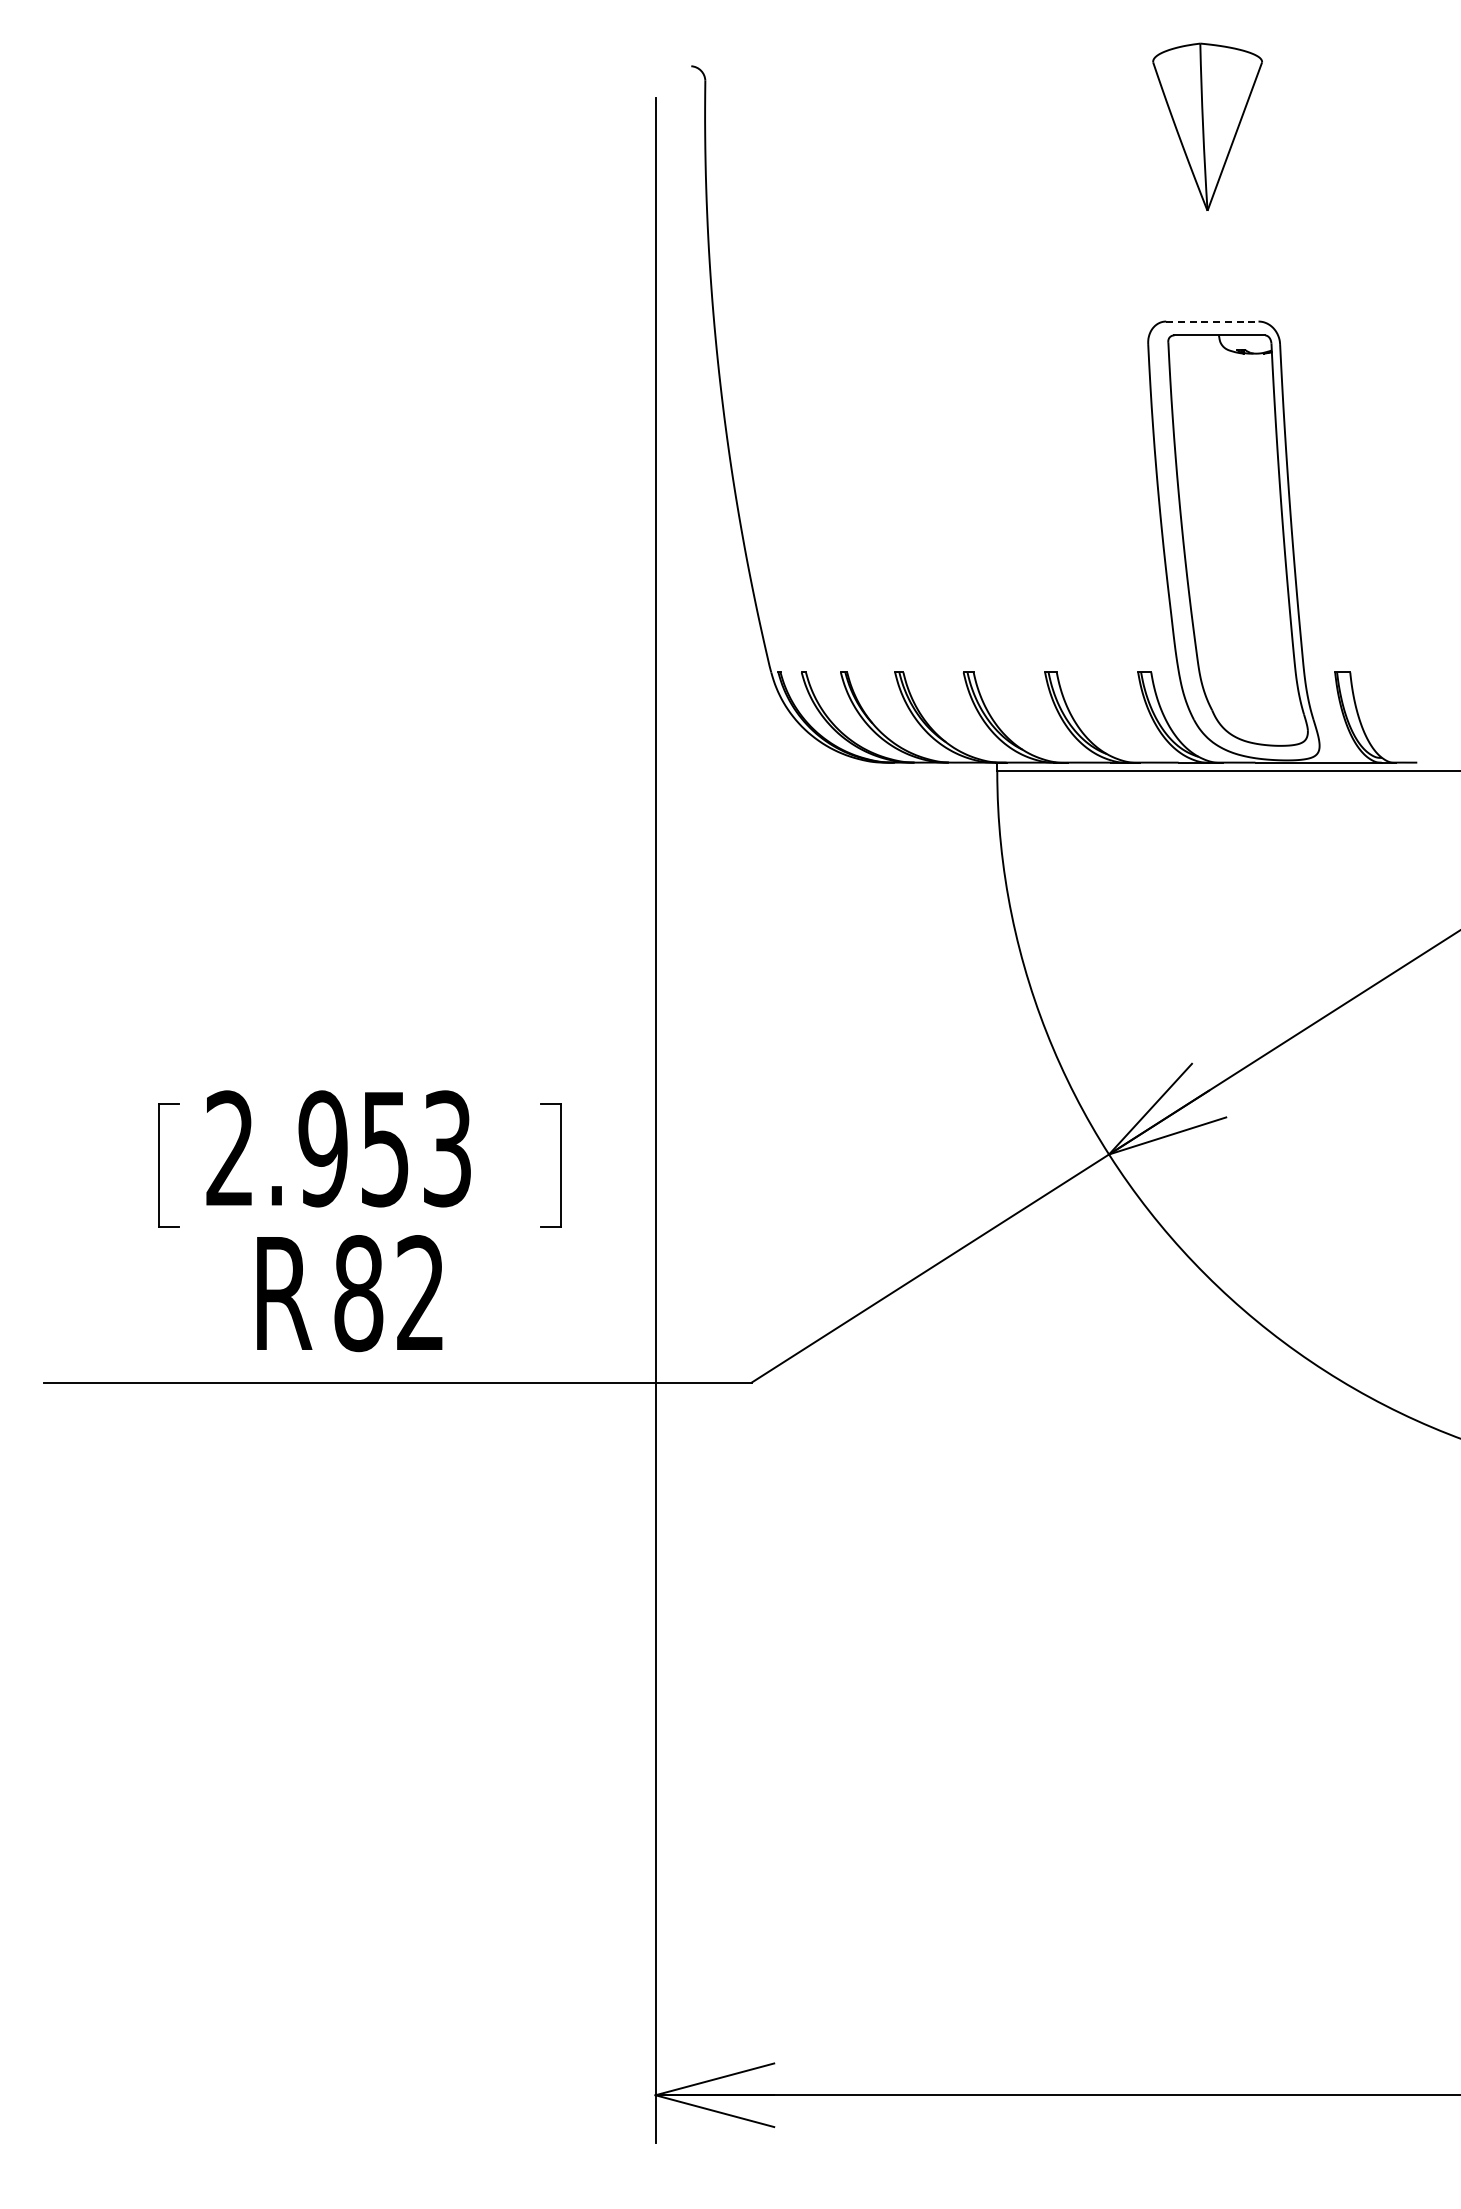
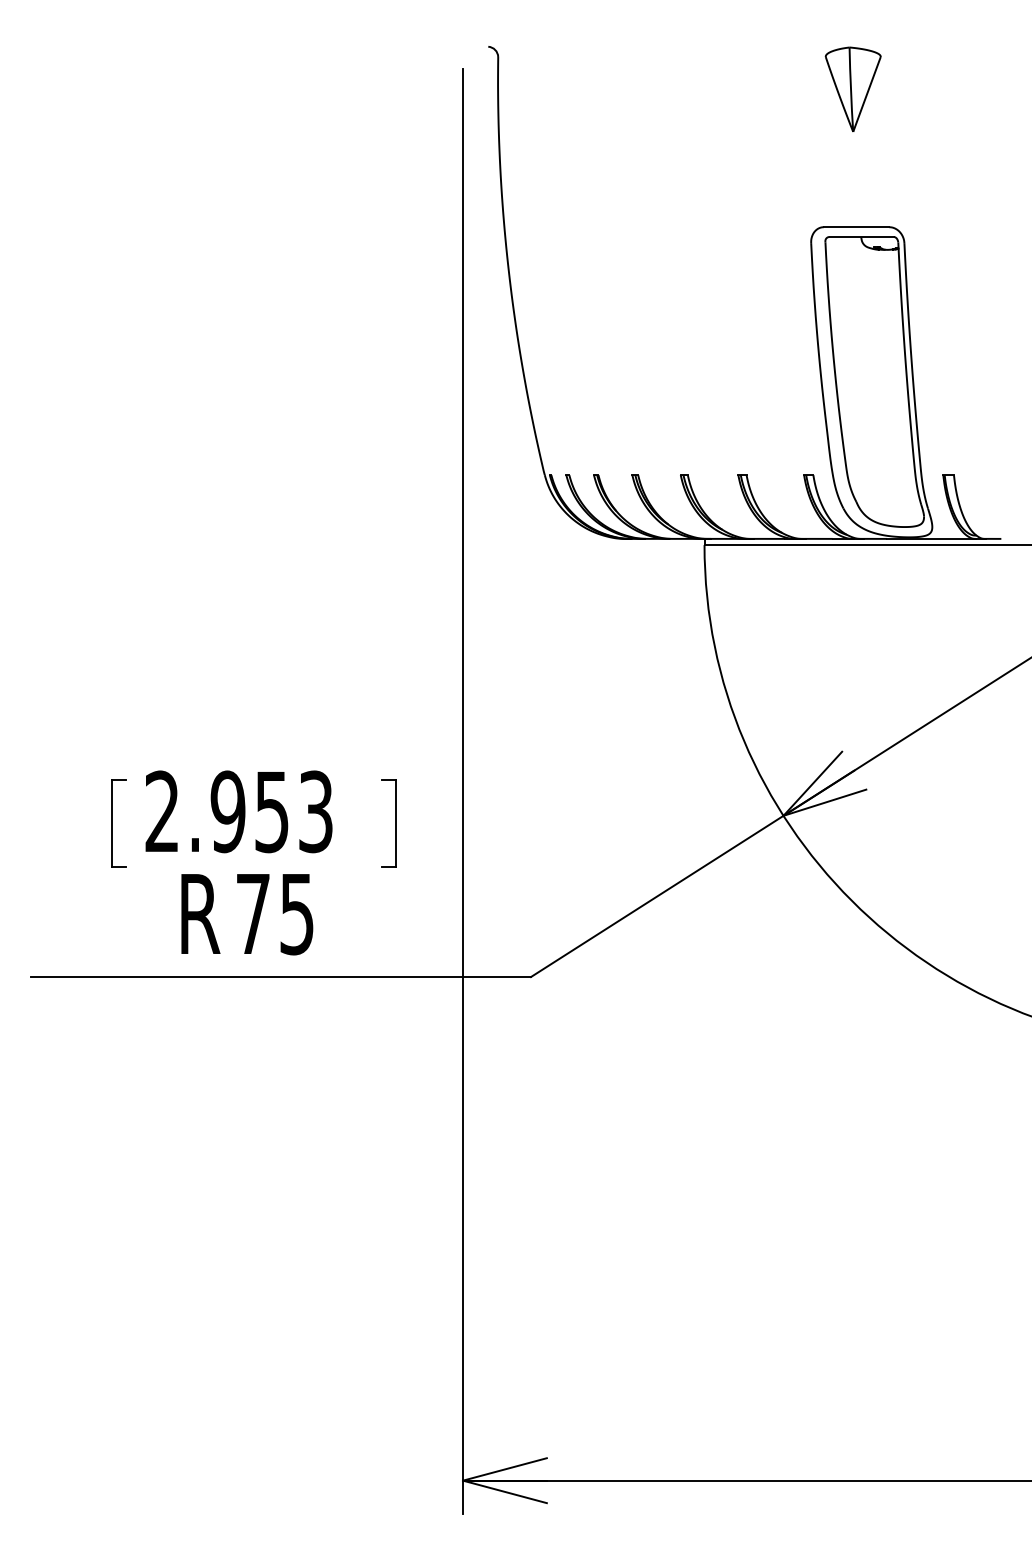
part: (1207, 126) -> (853, 89), size x0.71
line: (1212, 321) -> (856, 227), dashed -> solid
text: (388, 1293) -> (274, 914), 82 -> 75

